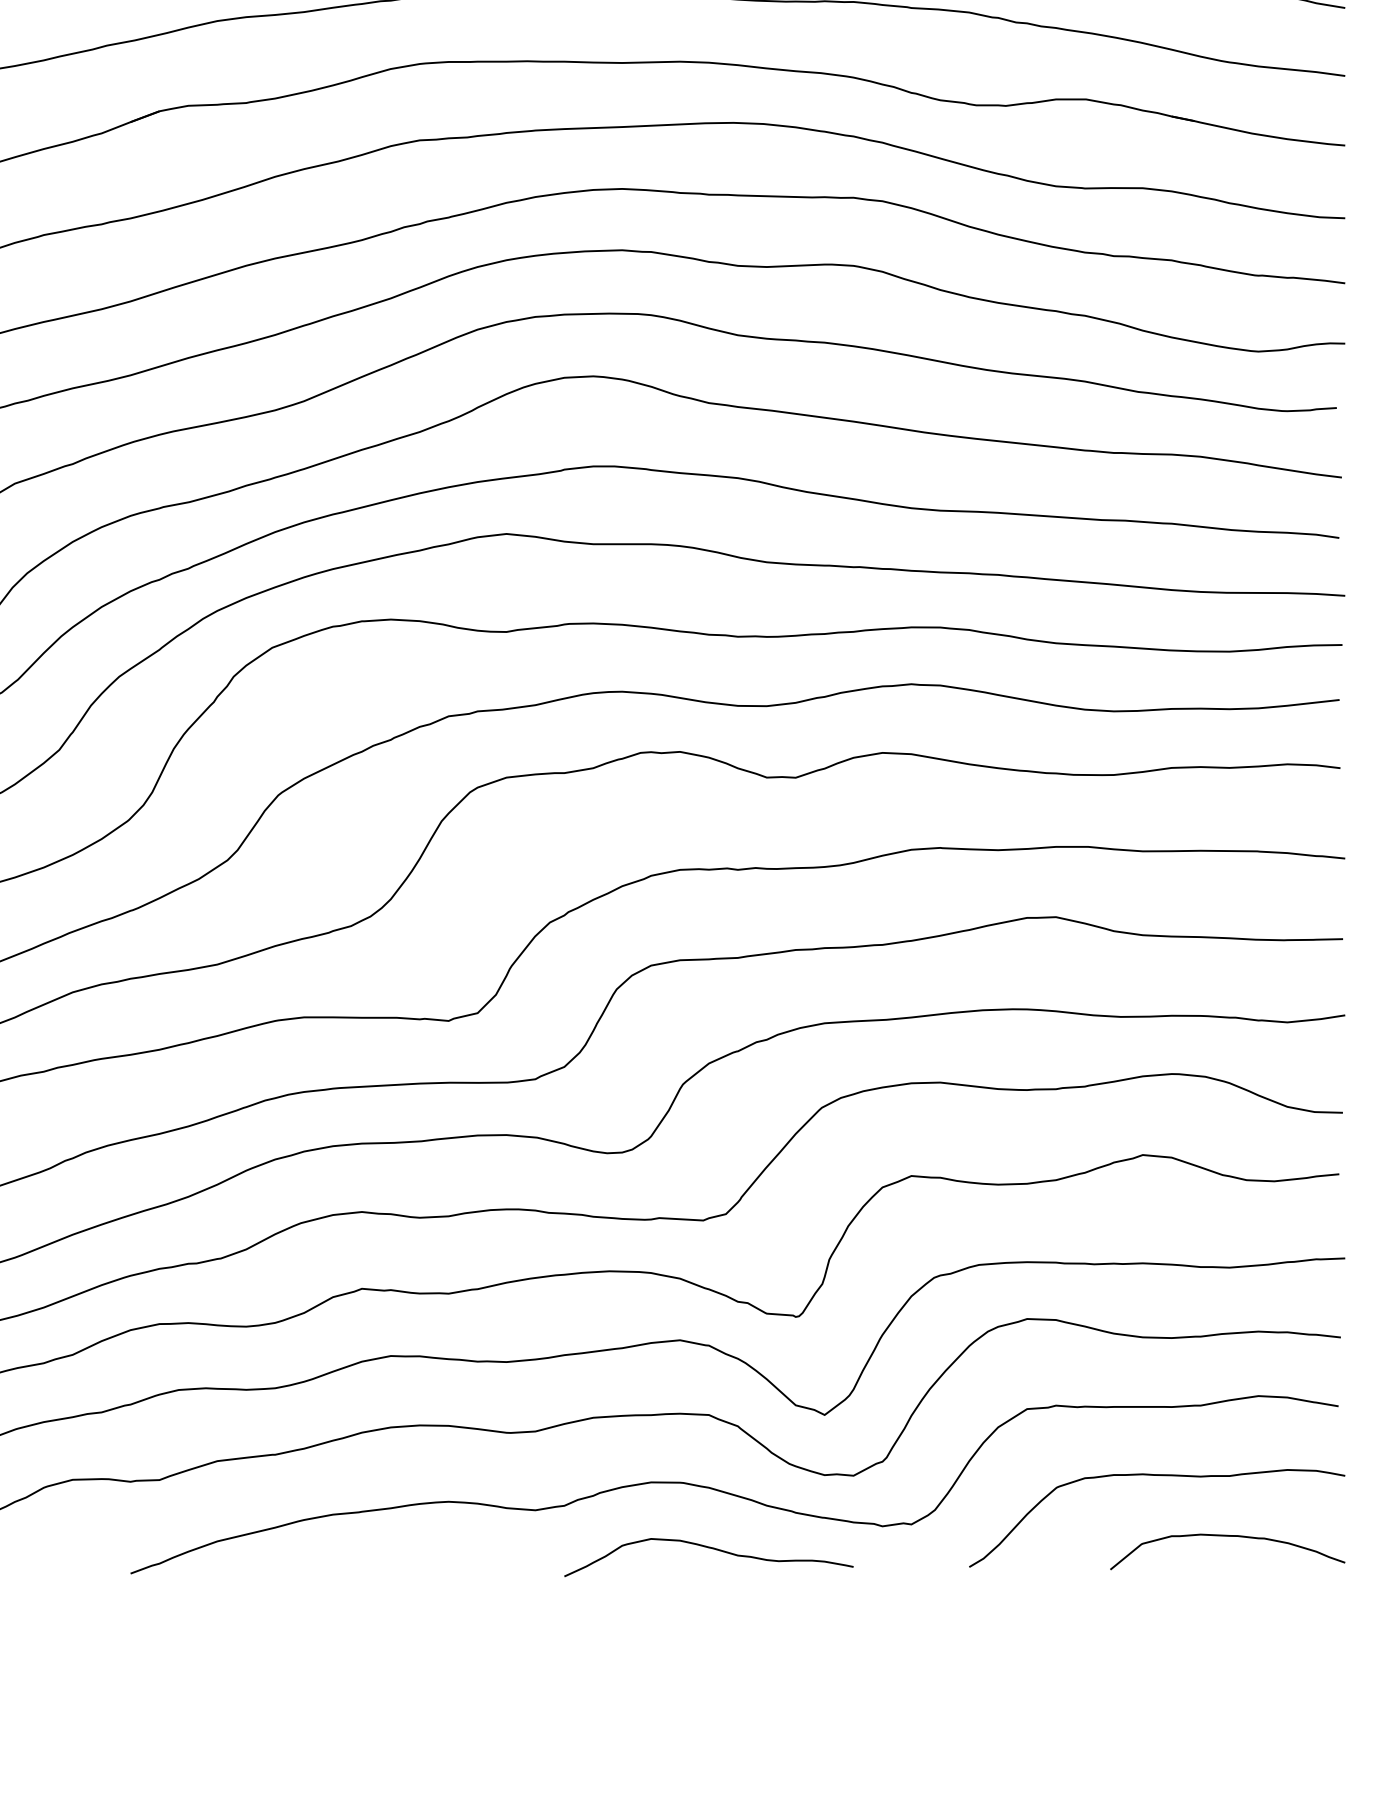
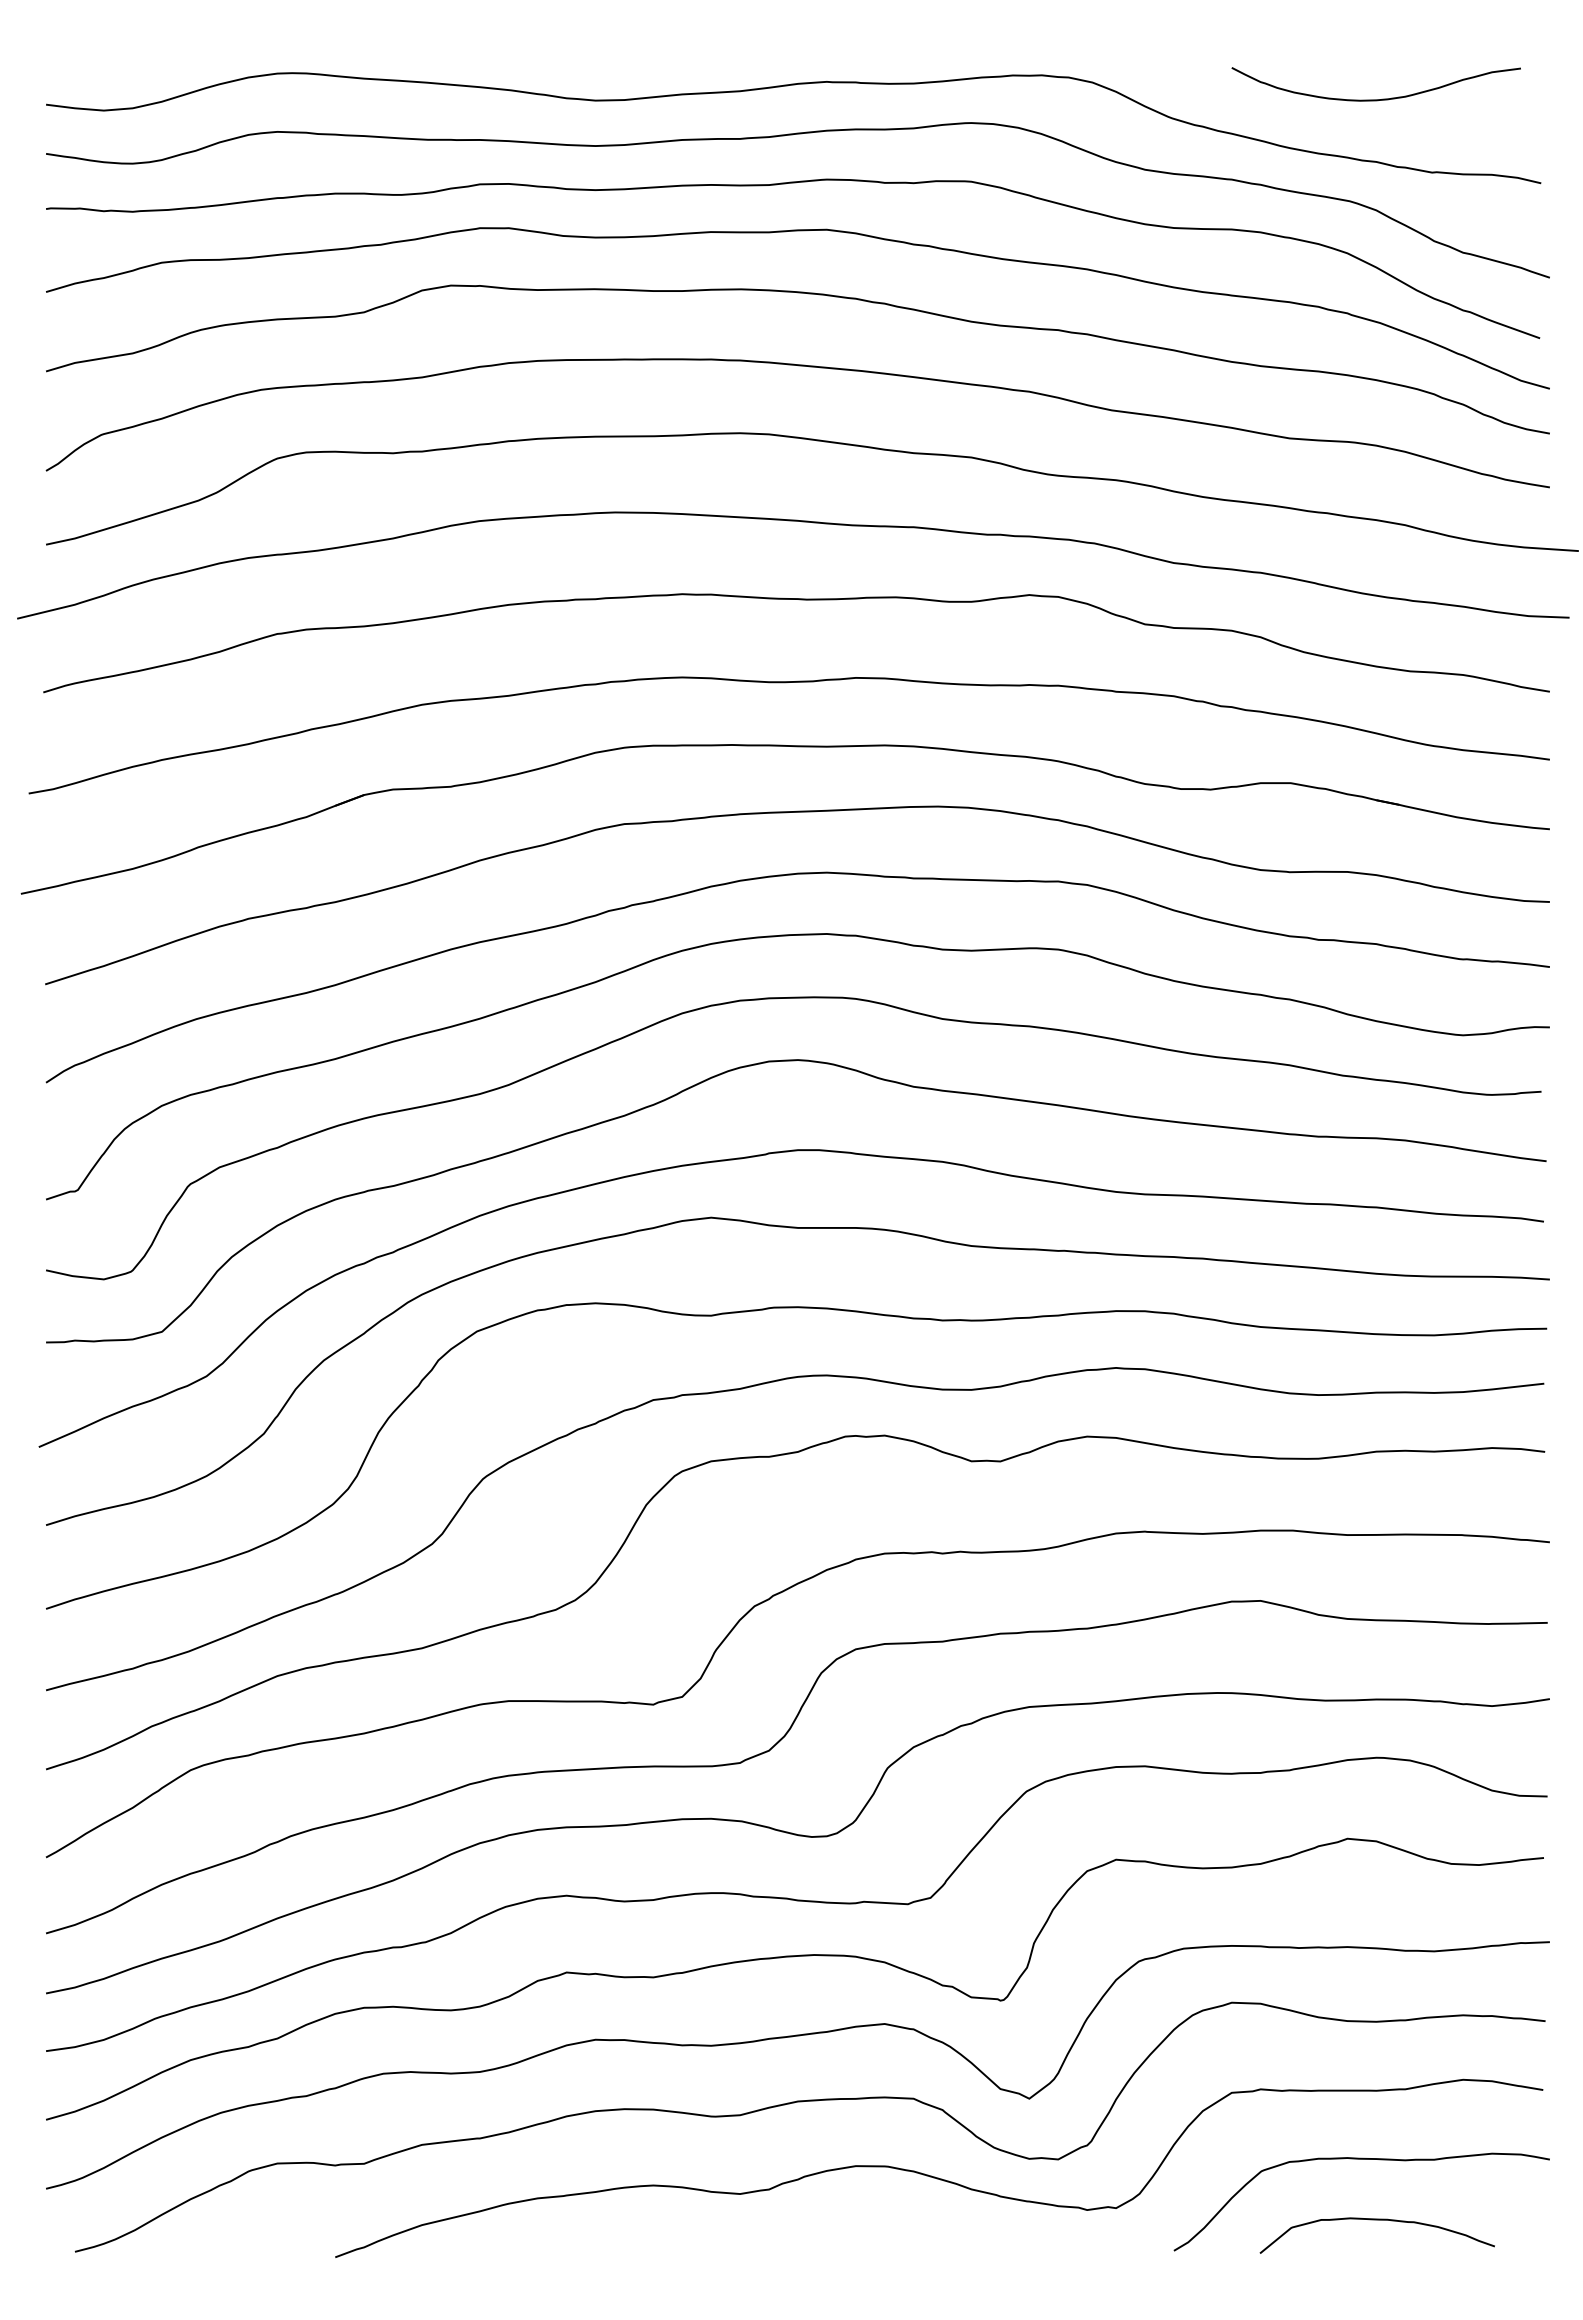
curve: (1226, 1536) -> (1376, 2220), moved
curve: (708, 1548) -> (913, 2232), removed

